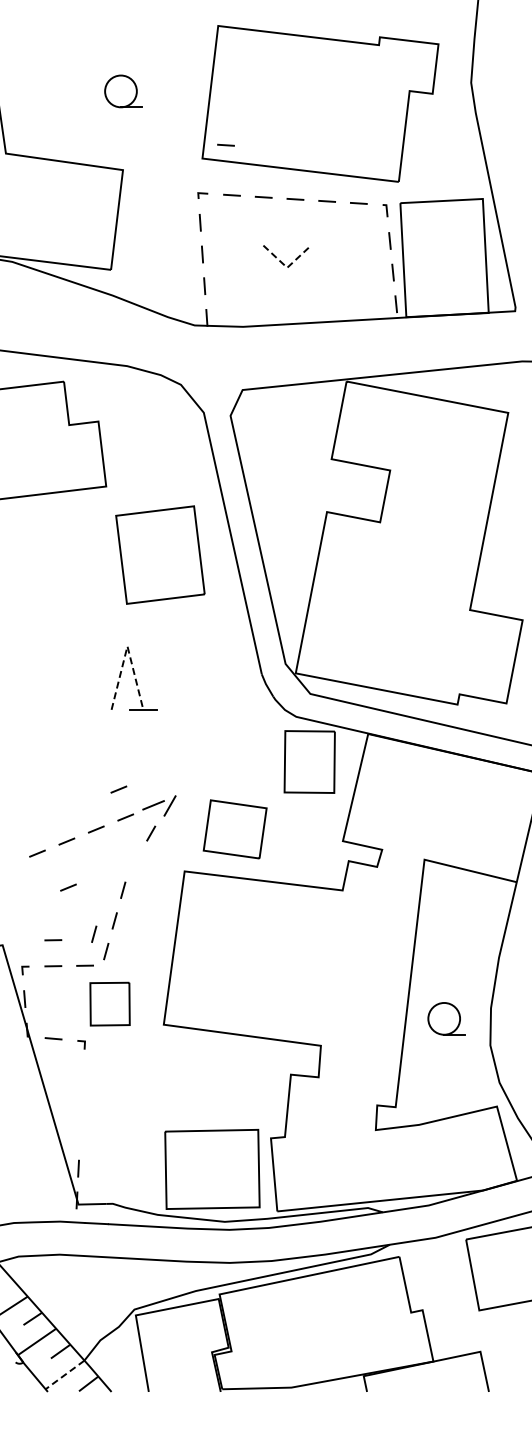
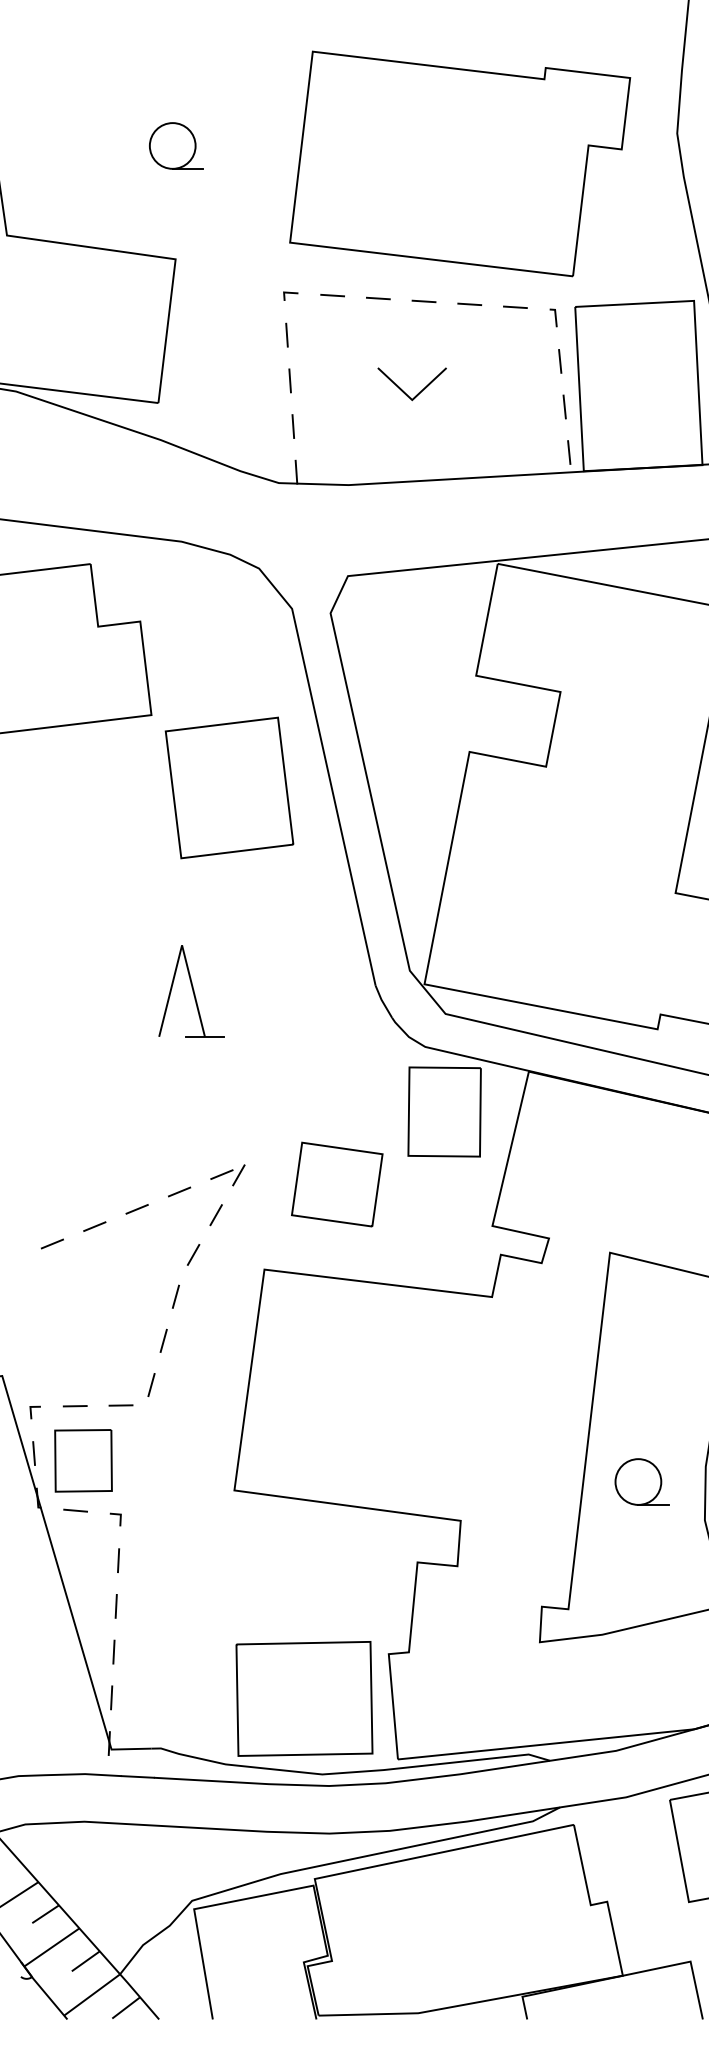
line: (225, 144) -> (323, 222), removed
line: (287, 267) -> (412, 399), dashed -> solid
part: (160, 554) -> (229, 787), moved
line: (127, 646) -> (182, 945), dashed -> solid
line: (118, 789) -> (169, 1151), removed
part: (158, 805) -> (226, 1174), size x0.71
part: (234, 829) -> (336, 1184), moved
line: (135, 861) -> (193, 1255), added
line: (68, 887) -> (97, 1292), removed
line: (94, 933) -> (134, 1359), removed
line: (53, 940) -> (75, 1369), removed
part: (109, 1003) -> (82, 1459), moved
line: (83, 1073) -> (118, 1560), added
line: (81, 1104) -> (115, 1605), added
line: (79, 1136) -> (112, 1651), added
line: (64, 1375) -> (91, 1995), dashed -> solid

